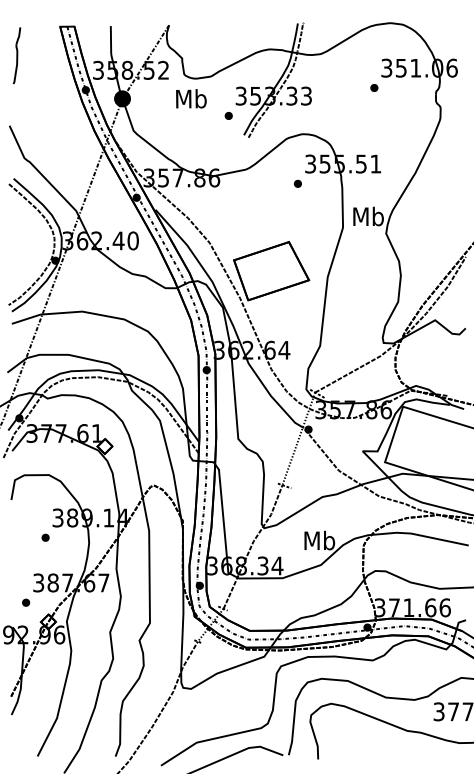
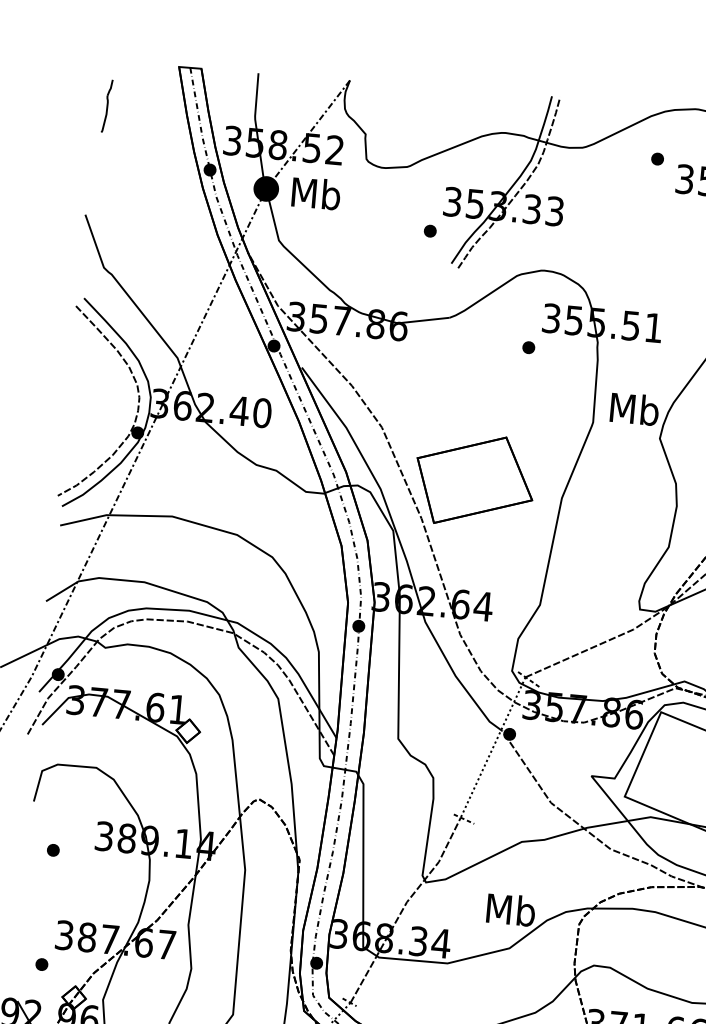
part: (16, 55) -> (106, 105), size x0.6
part: (374, 87) -> (657, 158), moved
text: (191, 98) -> (316, 193), moved
part: (45, 537) -> (53, 849), moved

